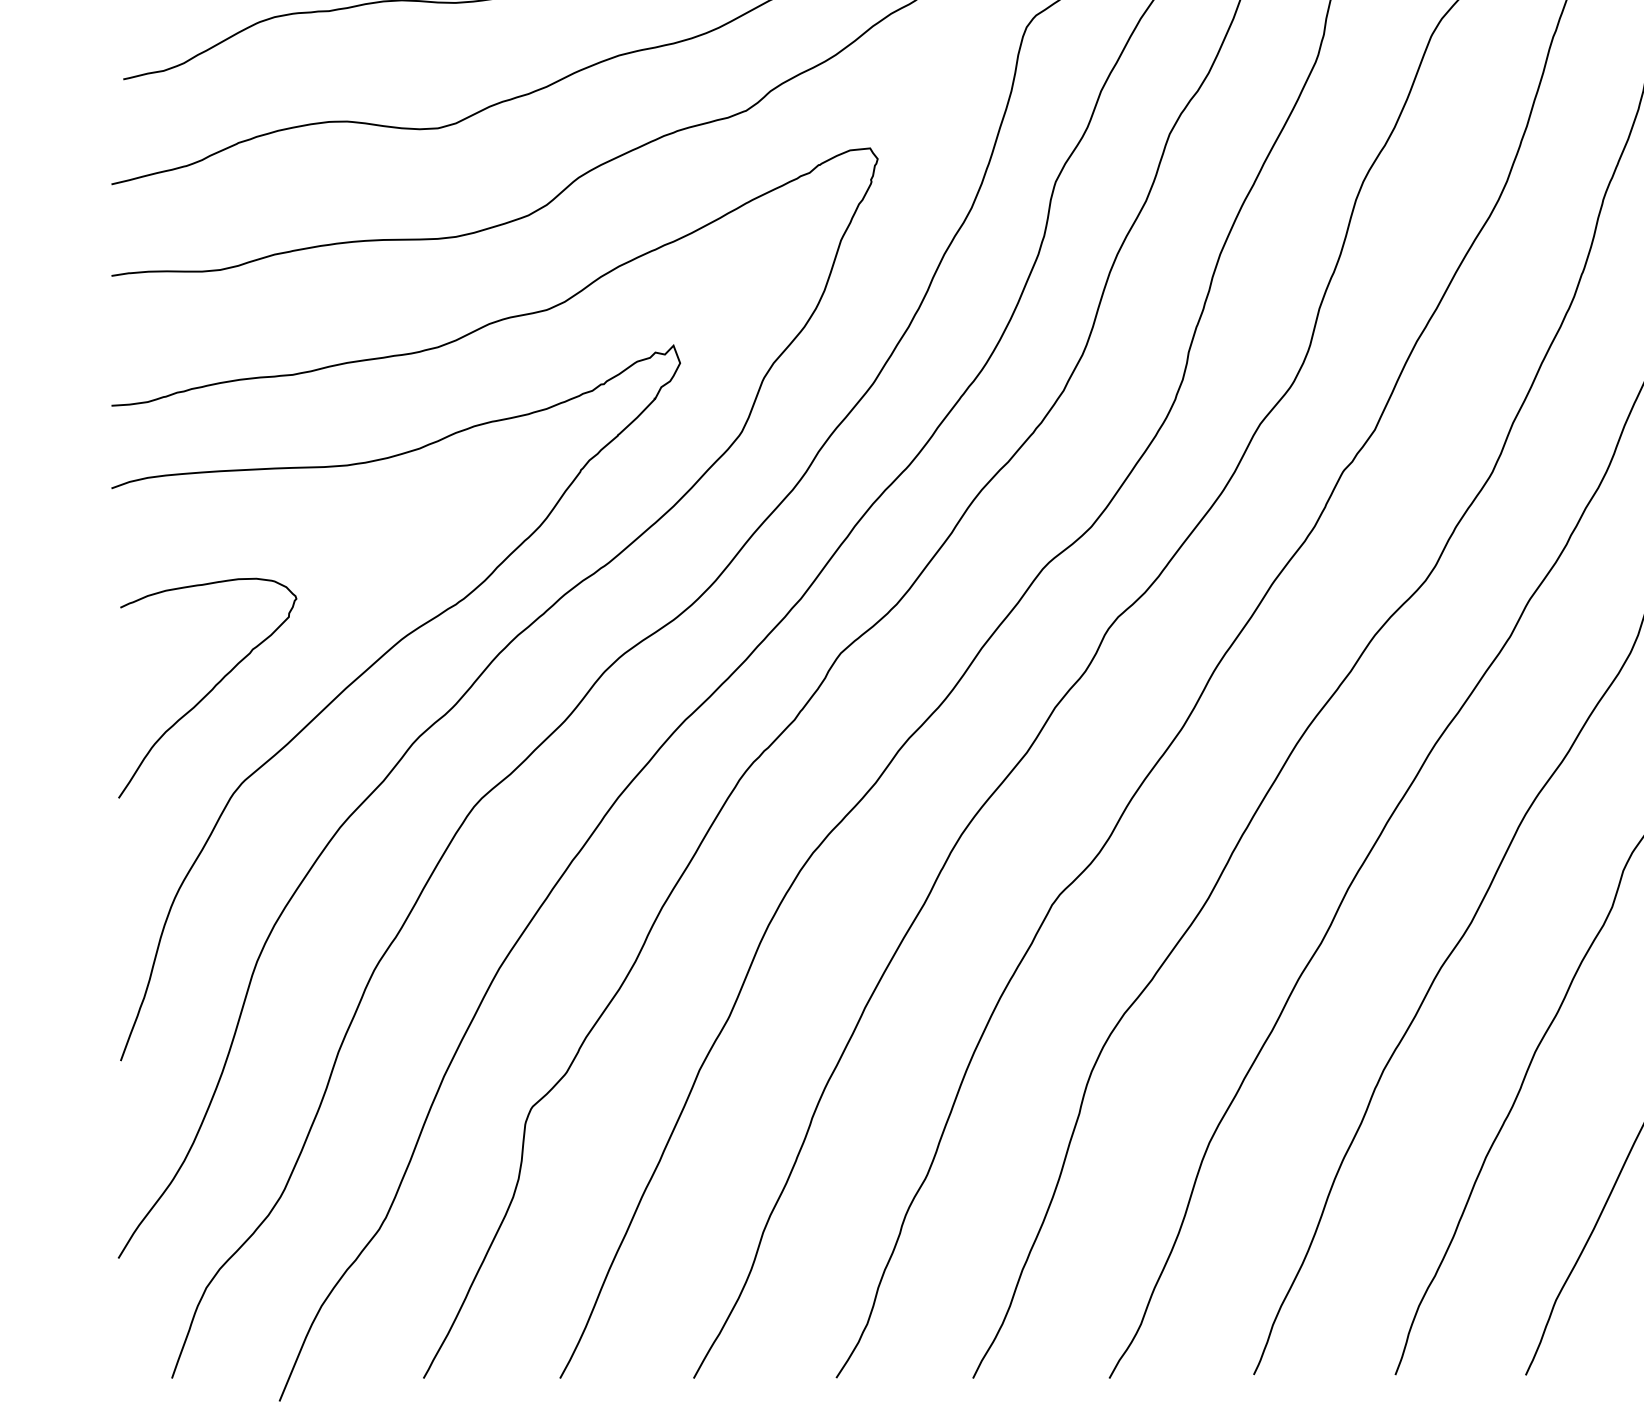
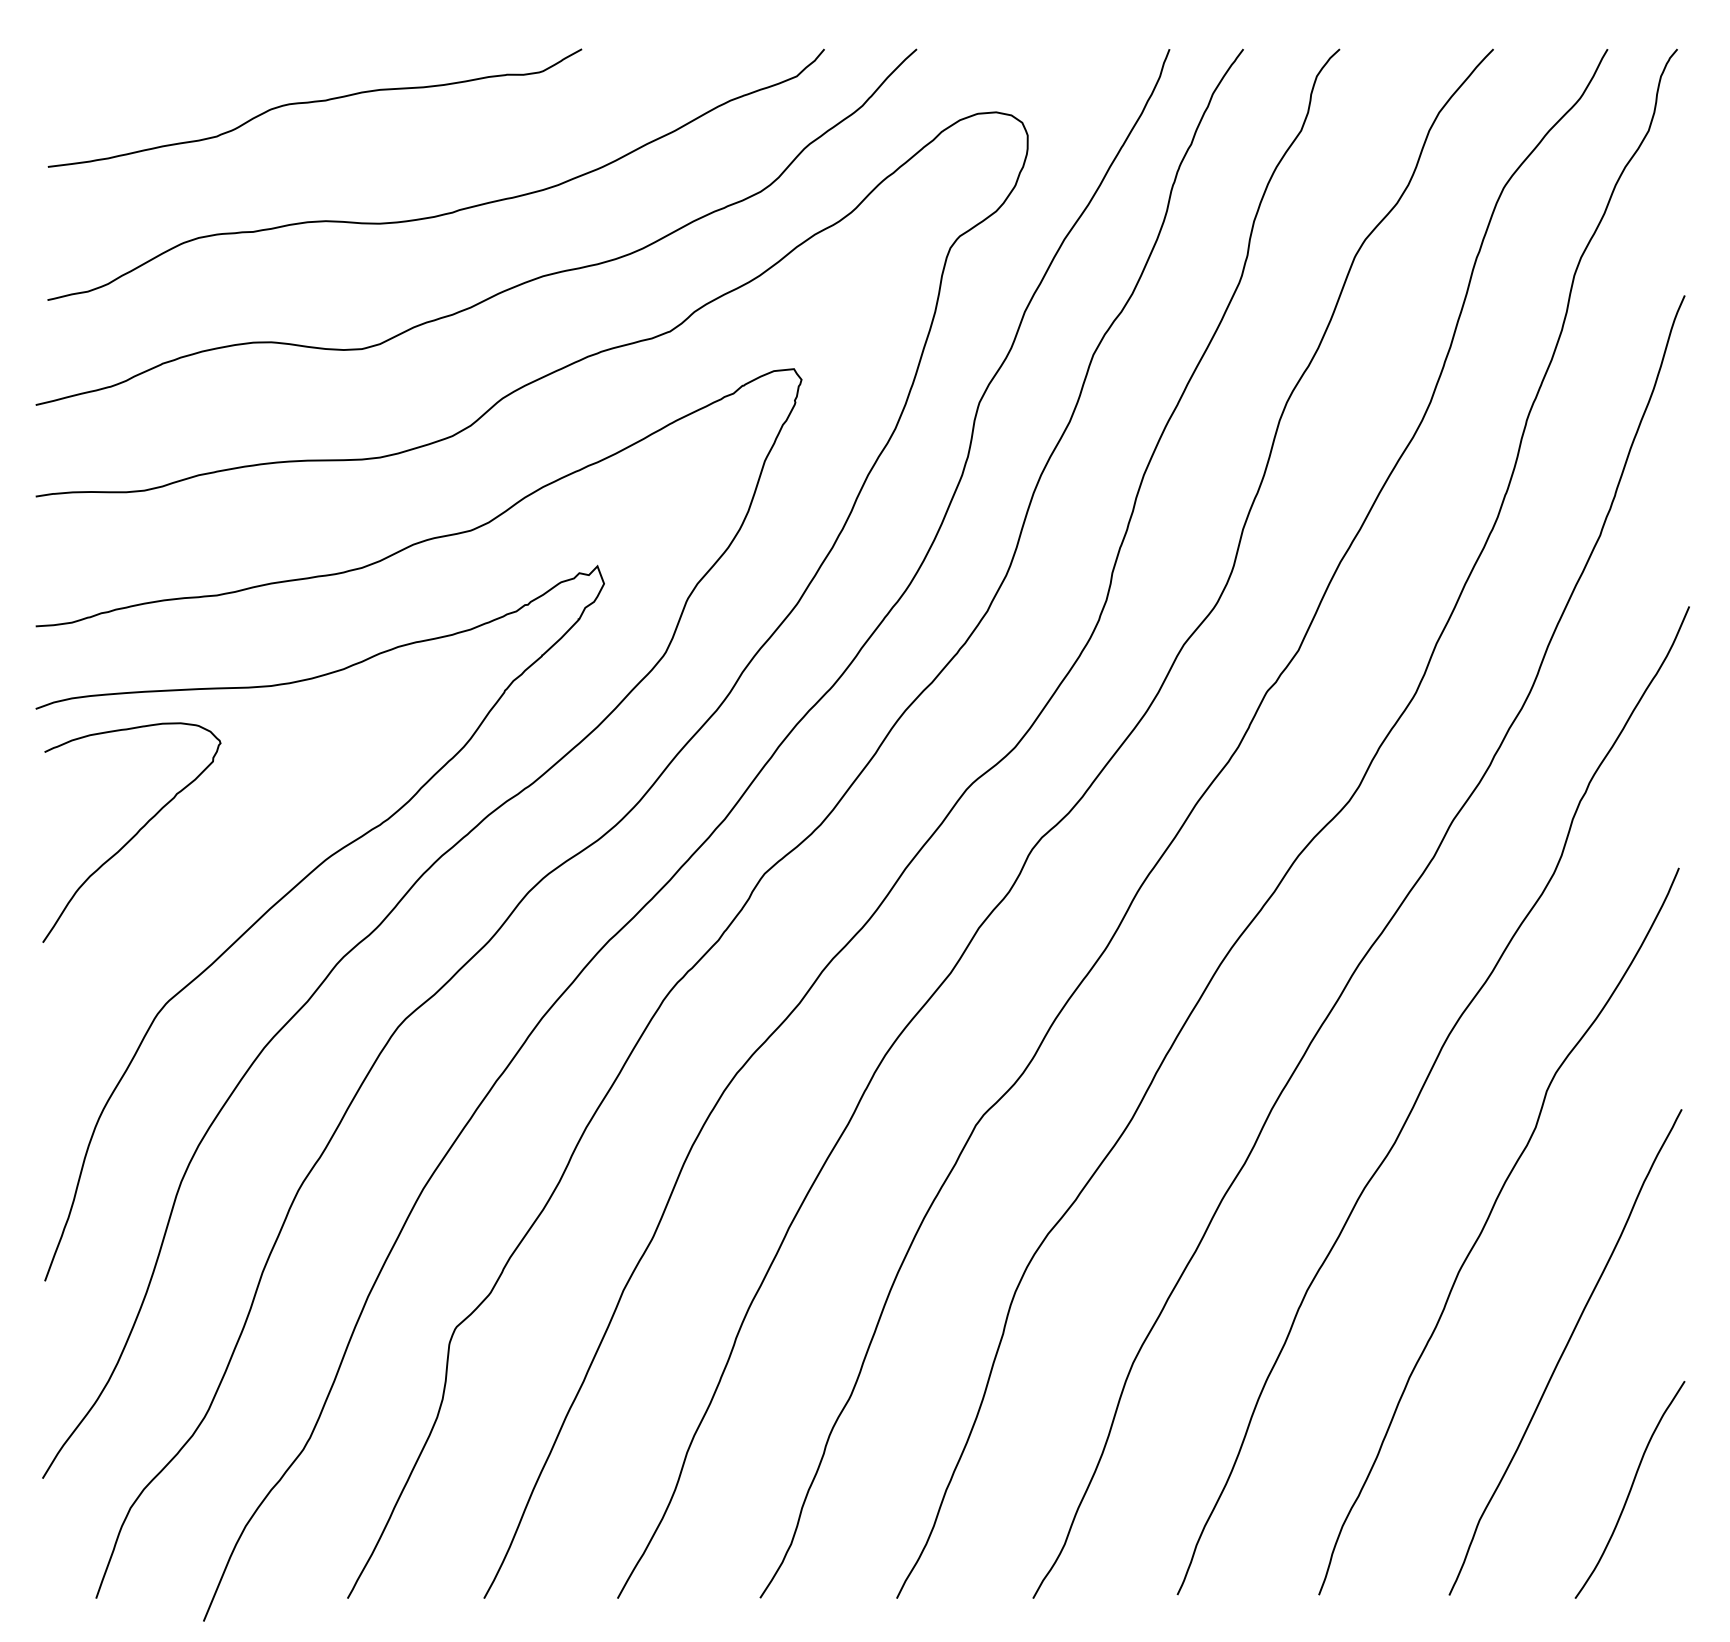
curve: (210, 690) -> (134, 834), moved

